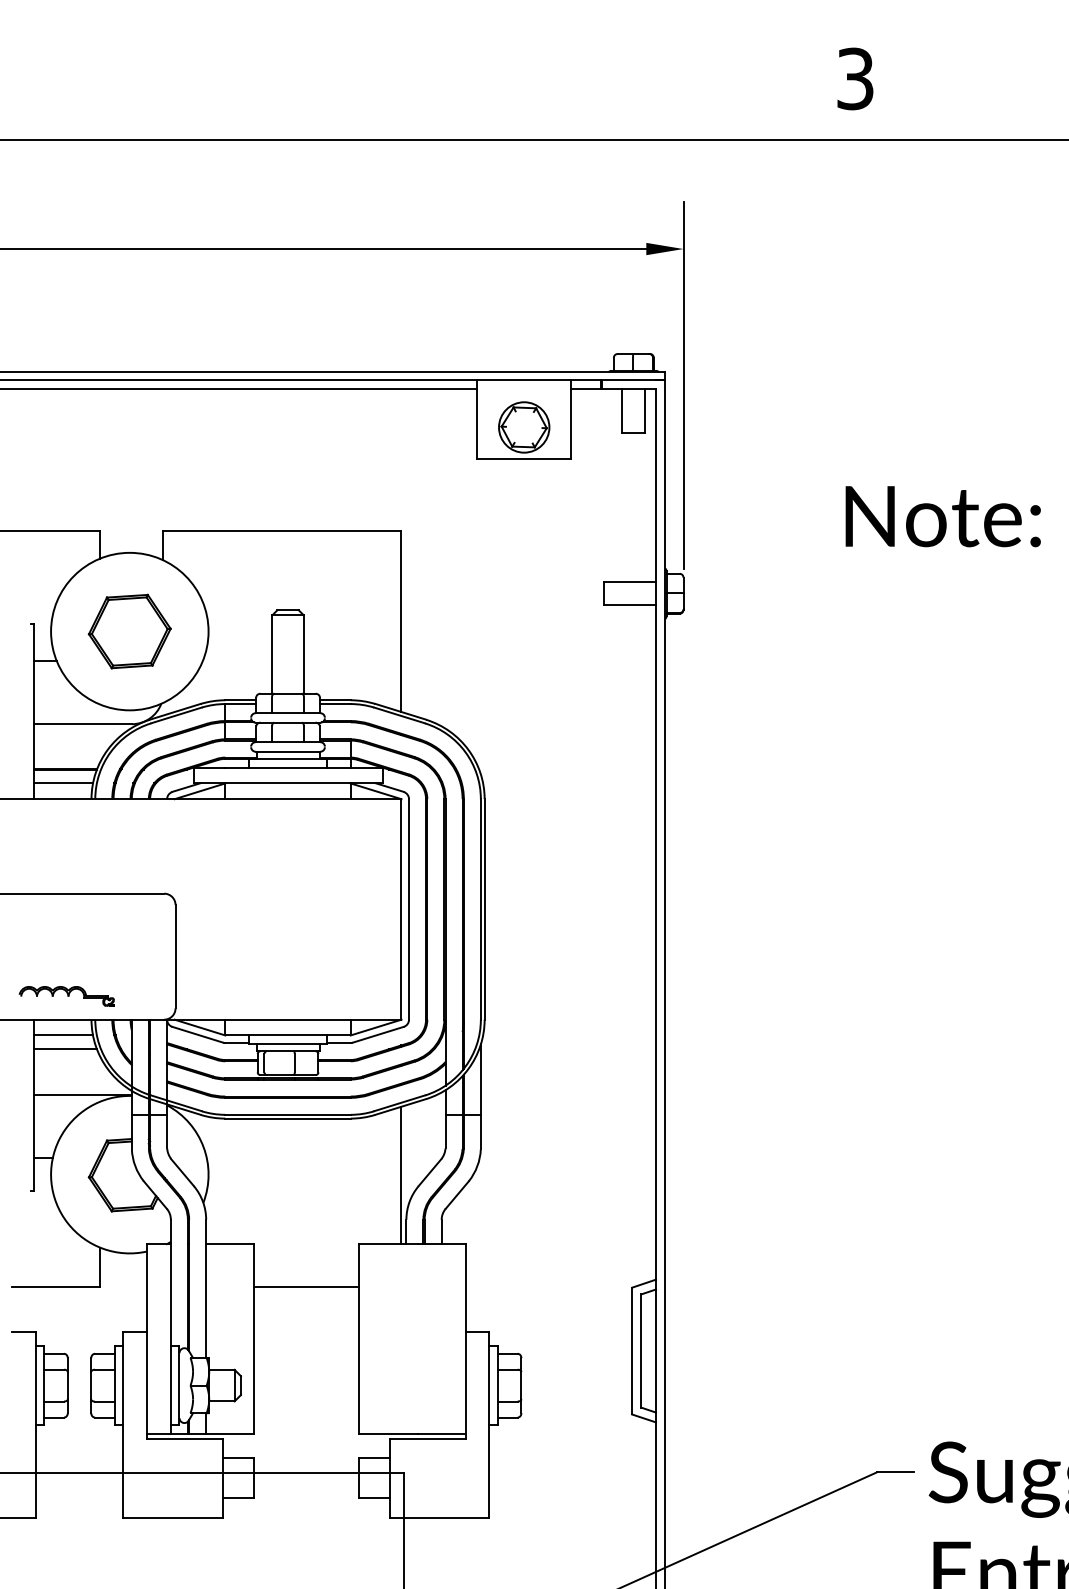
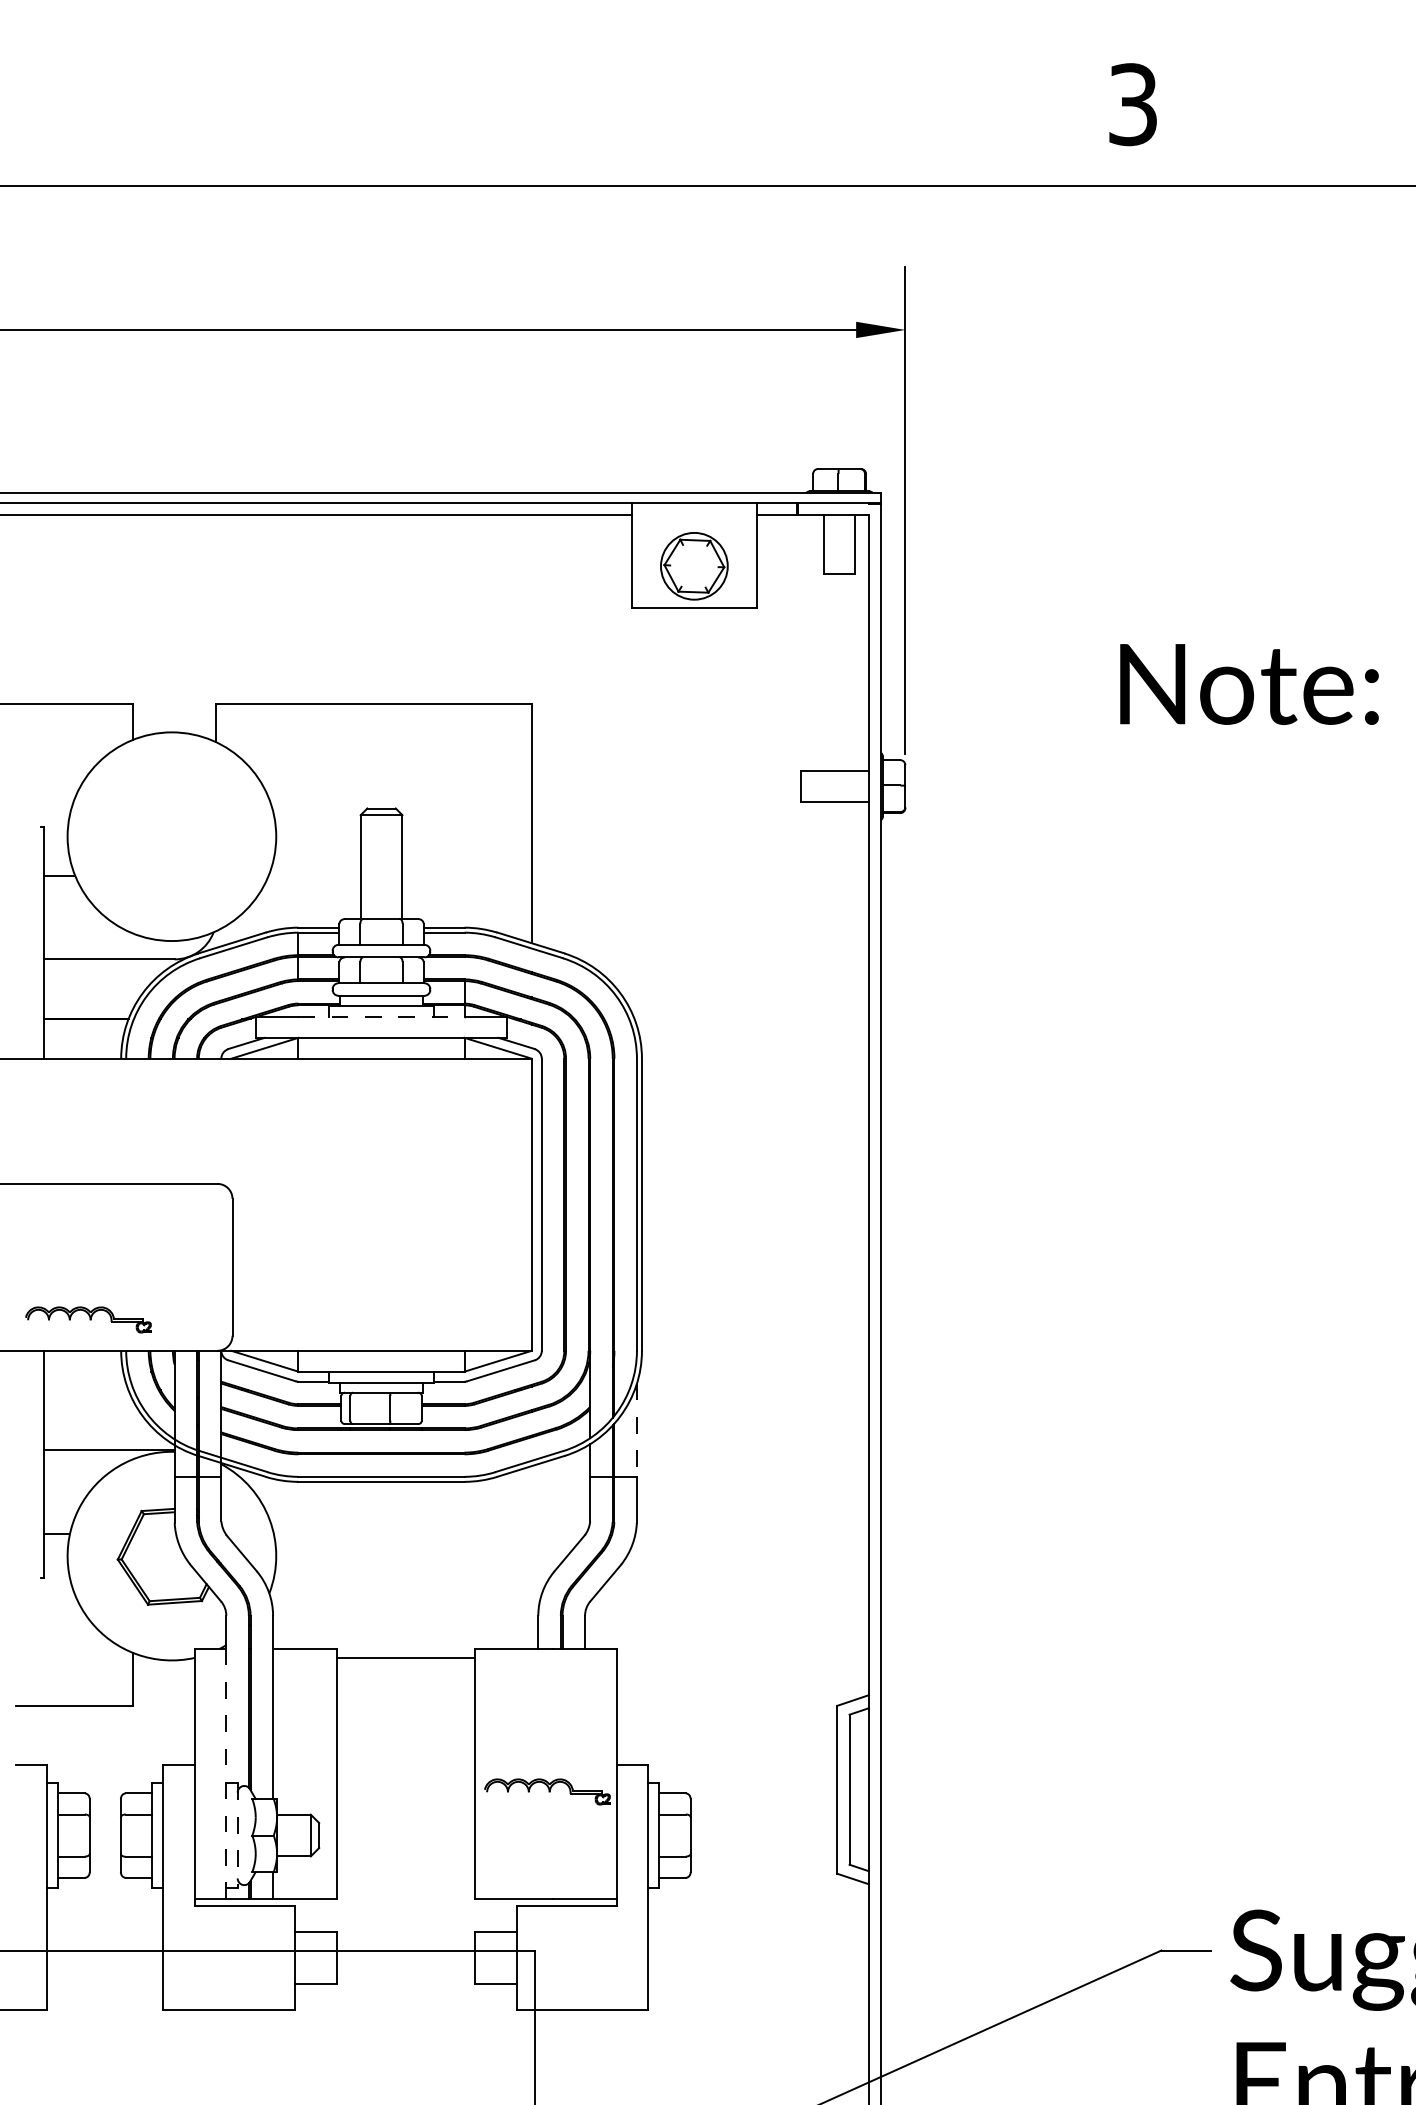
part: (129, 631) -> (171, 836), removed
line: (288, 767) -> (382, 1016), solid -> dashed
line: (63, 783) -> (83, 1037), removed
line: (63, 1035) -> (83, 1371), removed
line: (65, 1049) -> (86, 1390), removed
line: (480, 1079) -> (636, 1430), solid -> dashed
line: (401, 1175) -> (531, 1557), removed
line: (306, 1287) -> (405, 1657), moved
line: (171, 1339) -> (226, 1774), solid -> dashed
part: (413, 1352) -> (547, 1791), added
line: (179, 1386) -> (237, 1836), solid -> dashed

